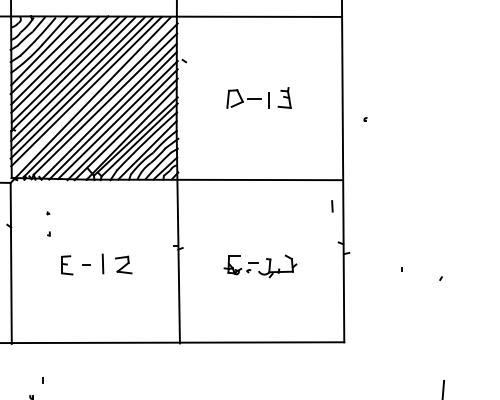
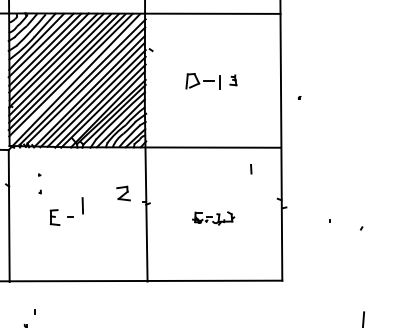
part: (284, 97) -> (233, 79), size x0.6
line: (332, 206) -> (251, 169), moved
line: (102, 263) -> (82, 205), moved
part: (123, 264) -> (123, 193), moved
part: (260, 266) -> (213, 218), size x0.7

